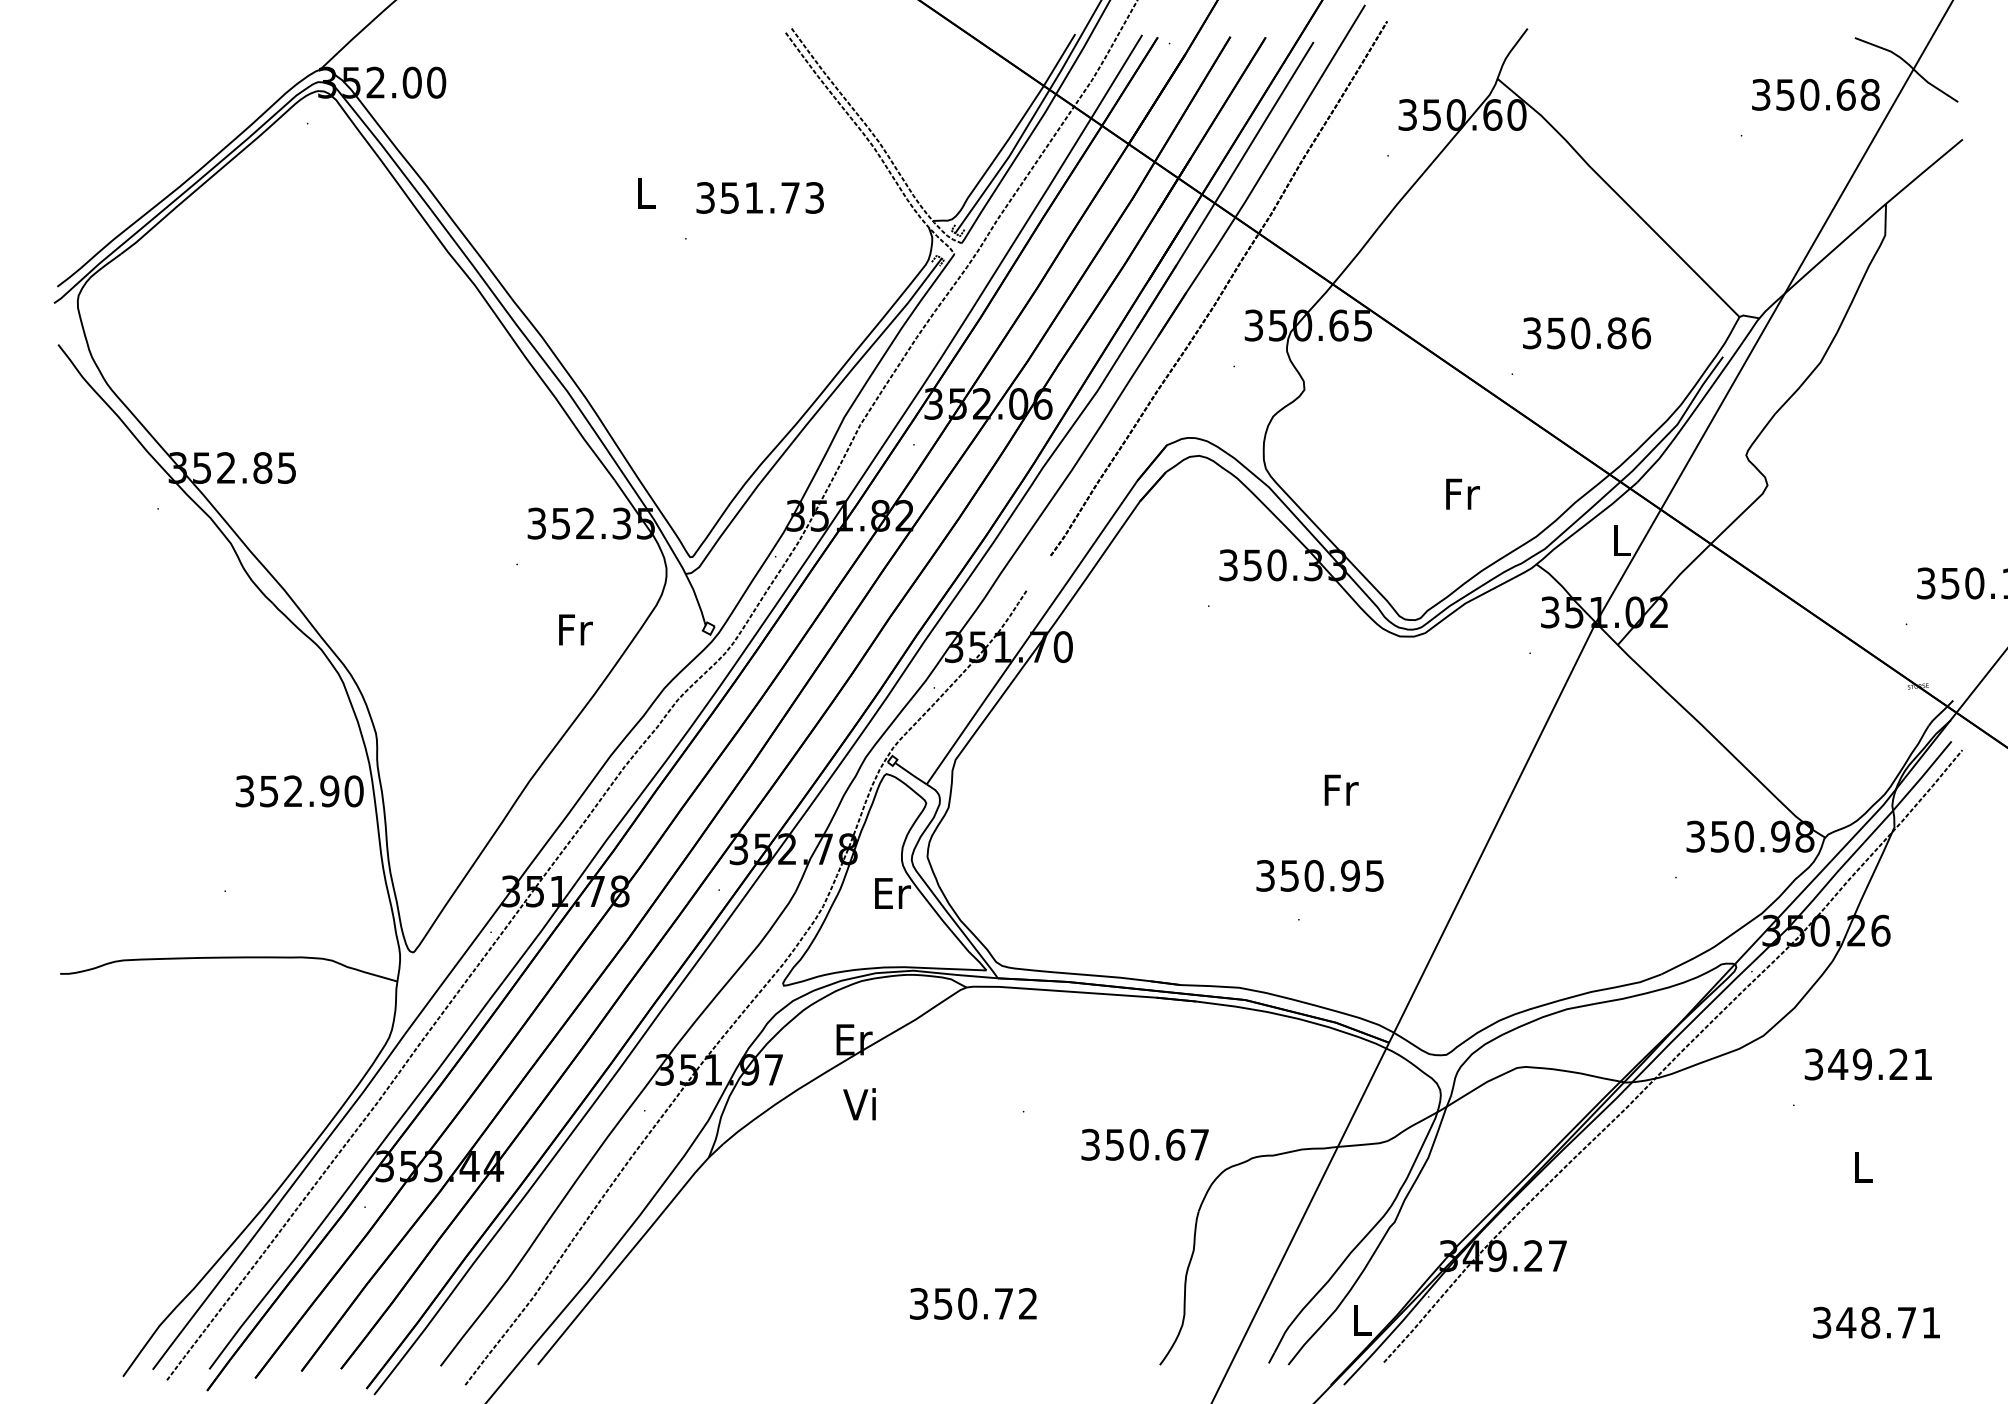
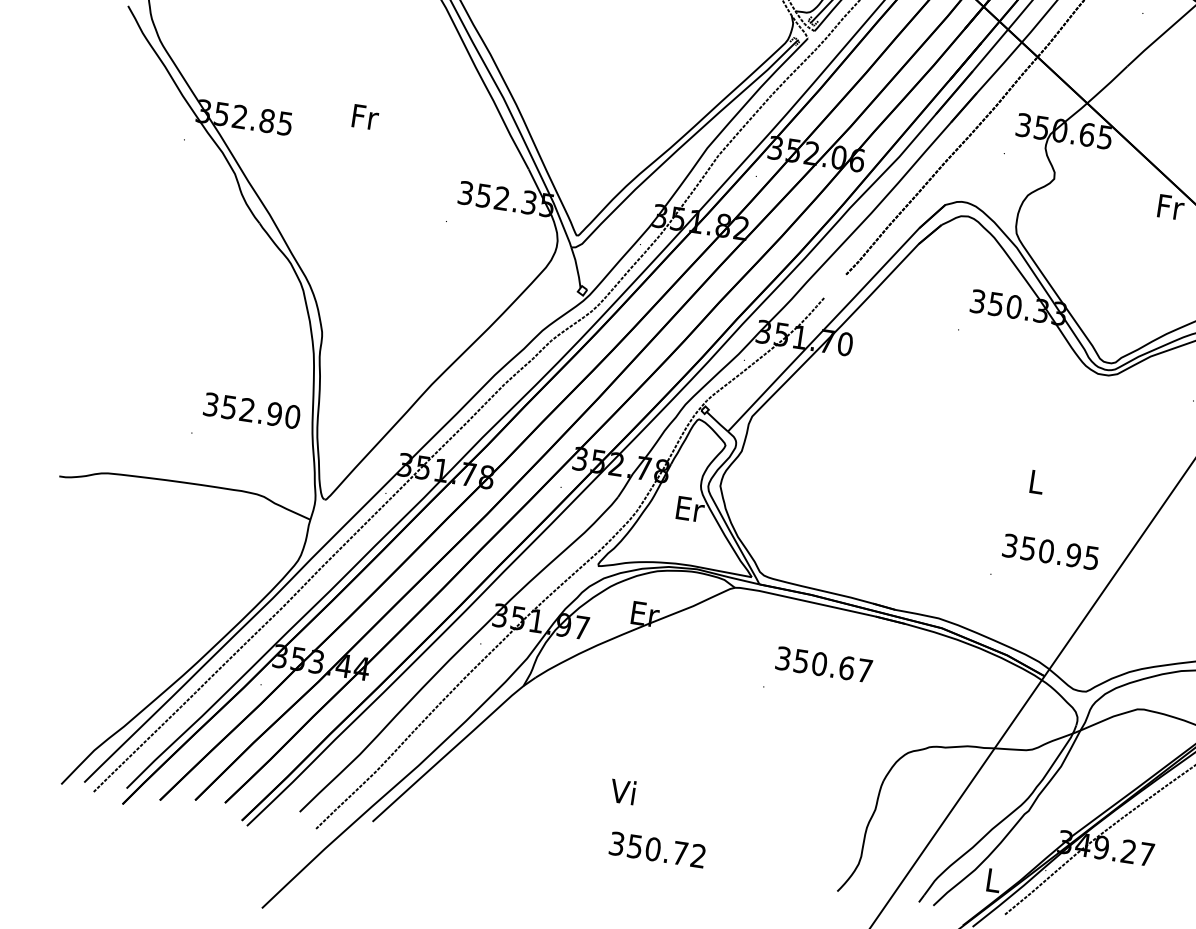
text: (1462, 493) -> (1170, 206), moved
text: (575, 629) -> (365, 116), moved
text: (1341, 789) -> (1037, 481), Fr -> L
text: (299, 791) -> (251, 410), moved
text: (1319, 875) -> (1050, 551), moved
text: (859, 1104) -> (622, 791), moved
text: (1144, 1144) -> (823, 664), moved
text: (973, 1303) -> (657, 849), moved

